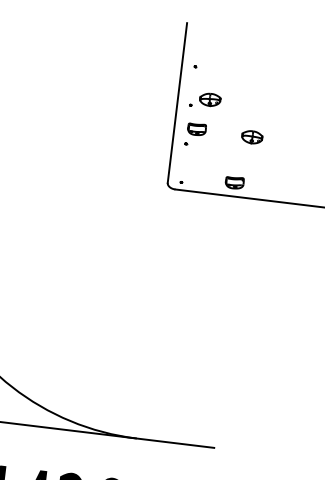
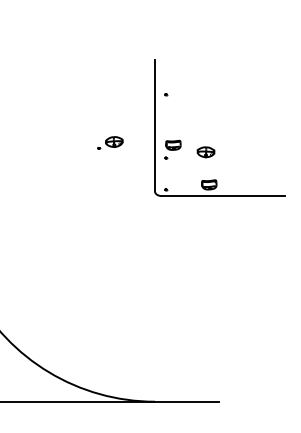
part: (205, 99) -> (110, 142), moved
part: (251, 137) -> (205, 152), moved

